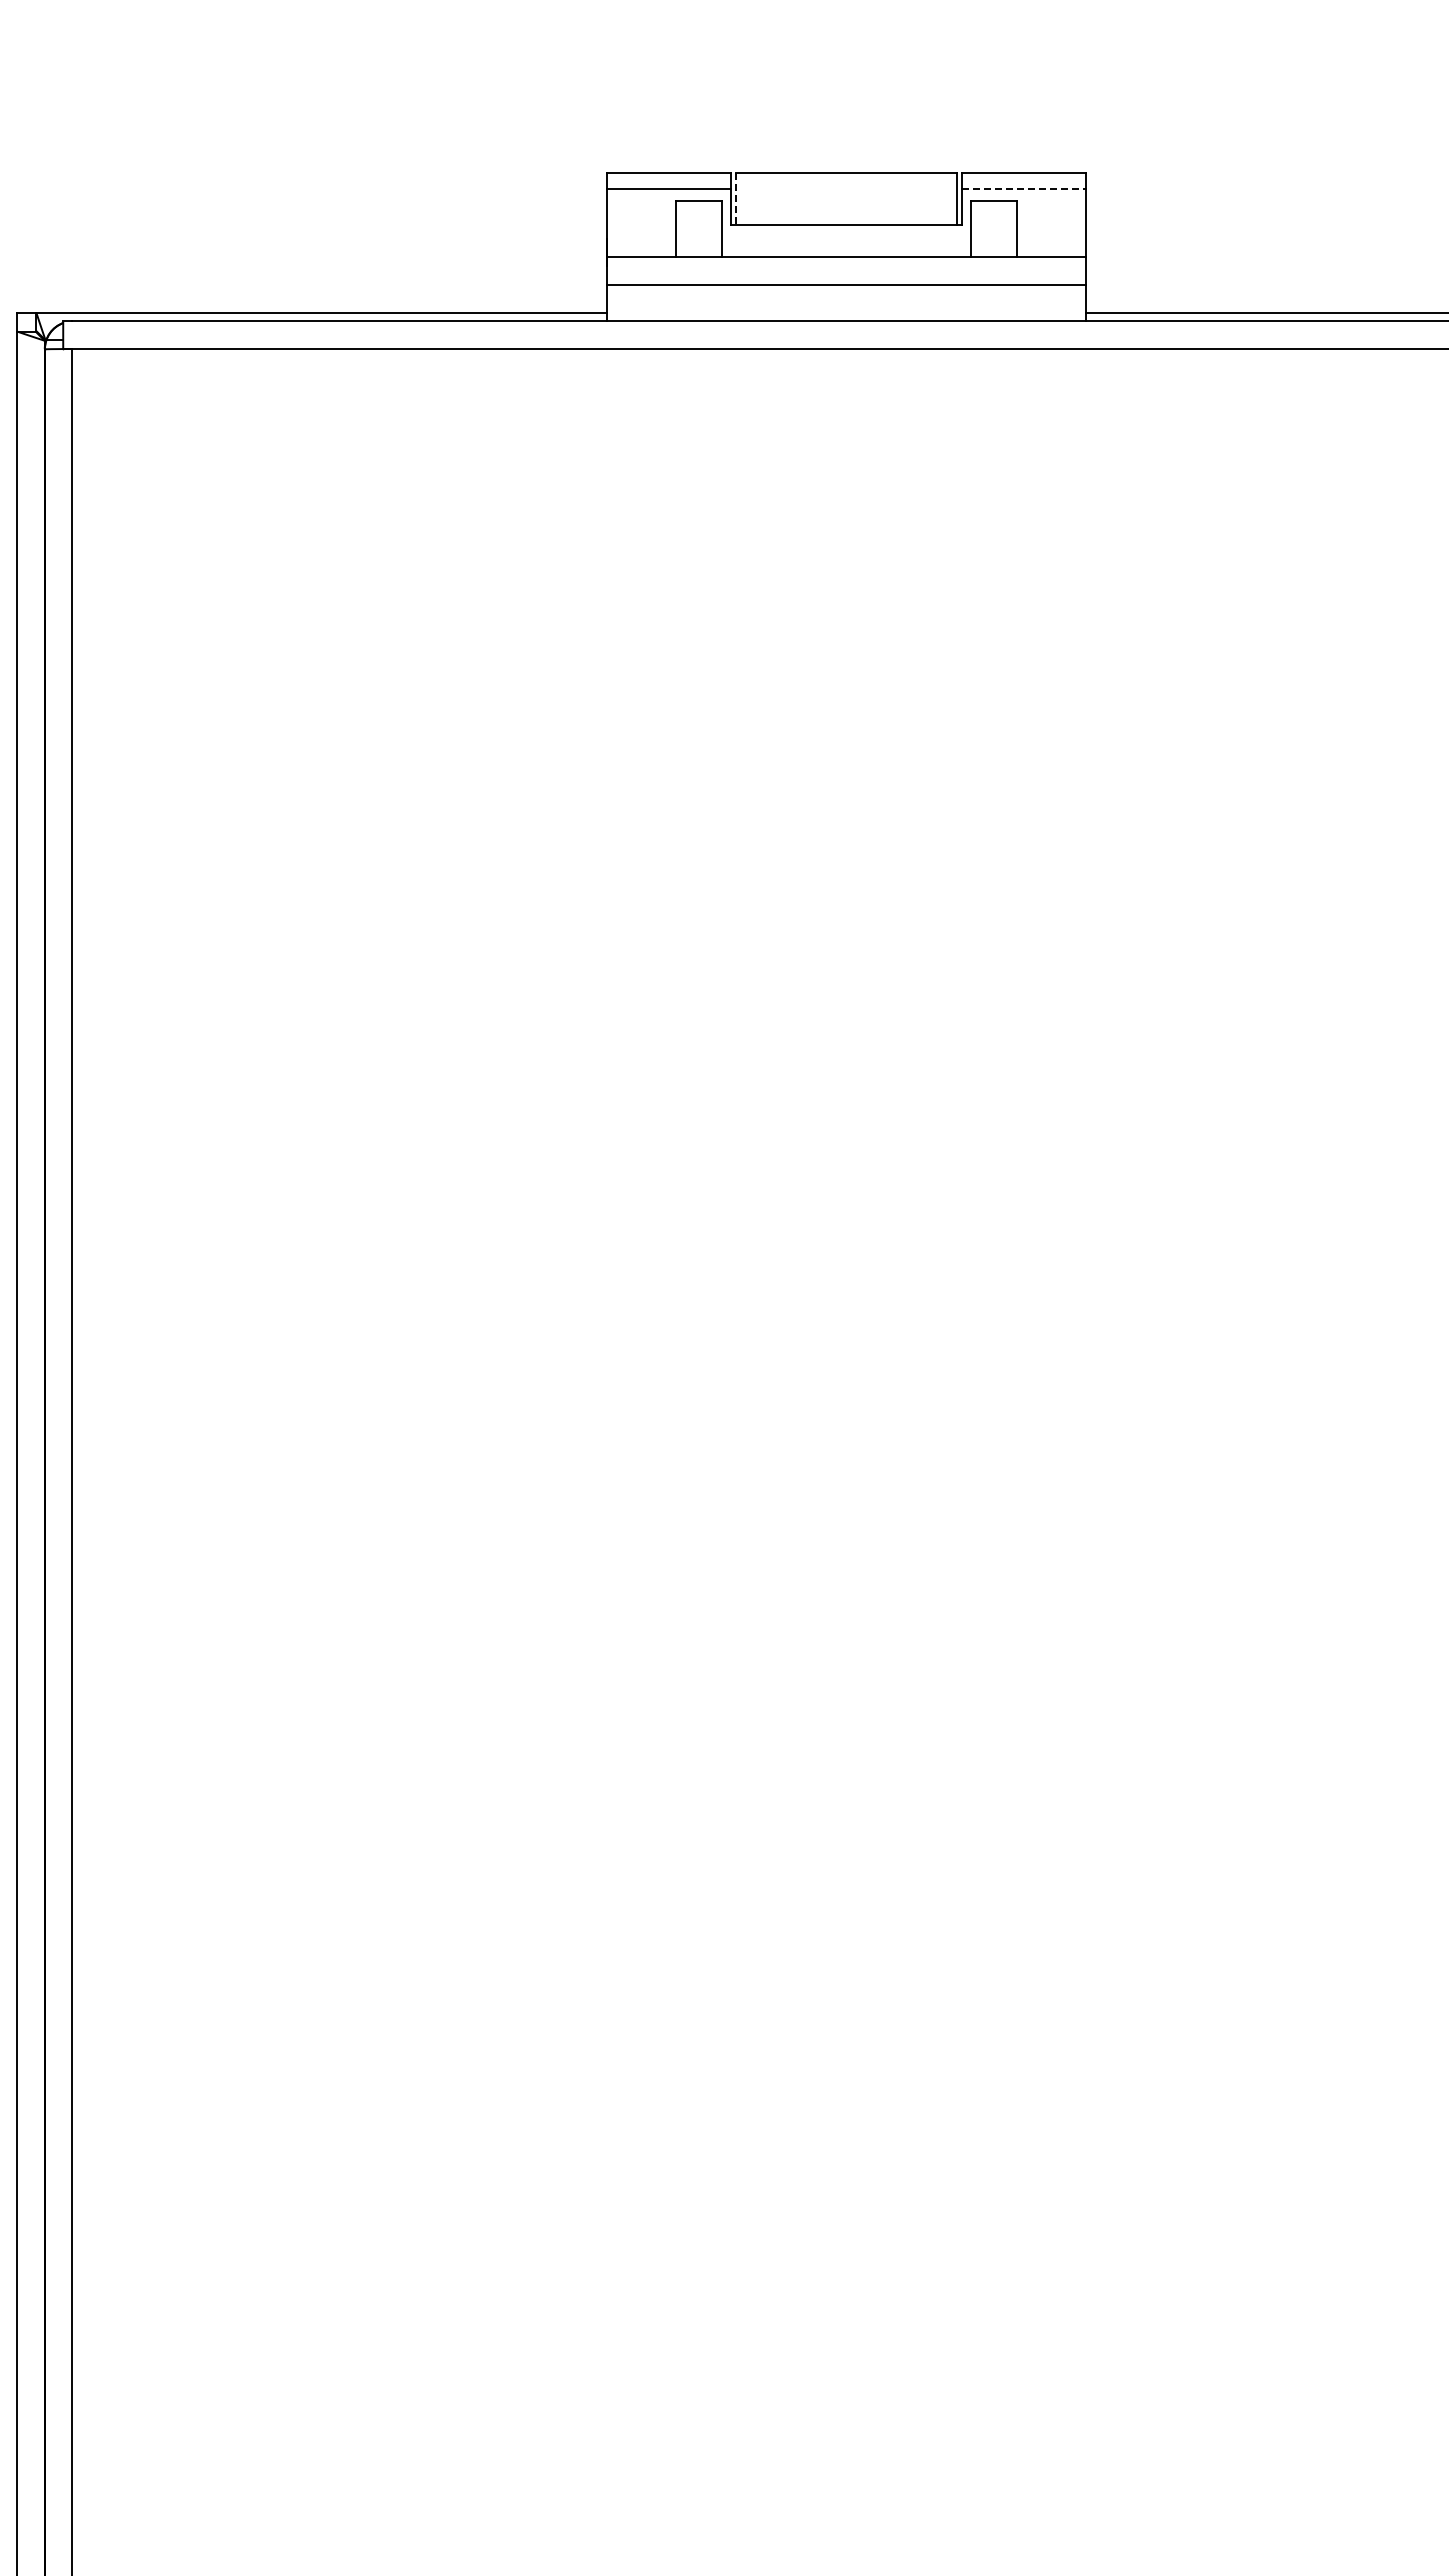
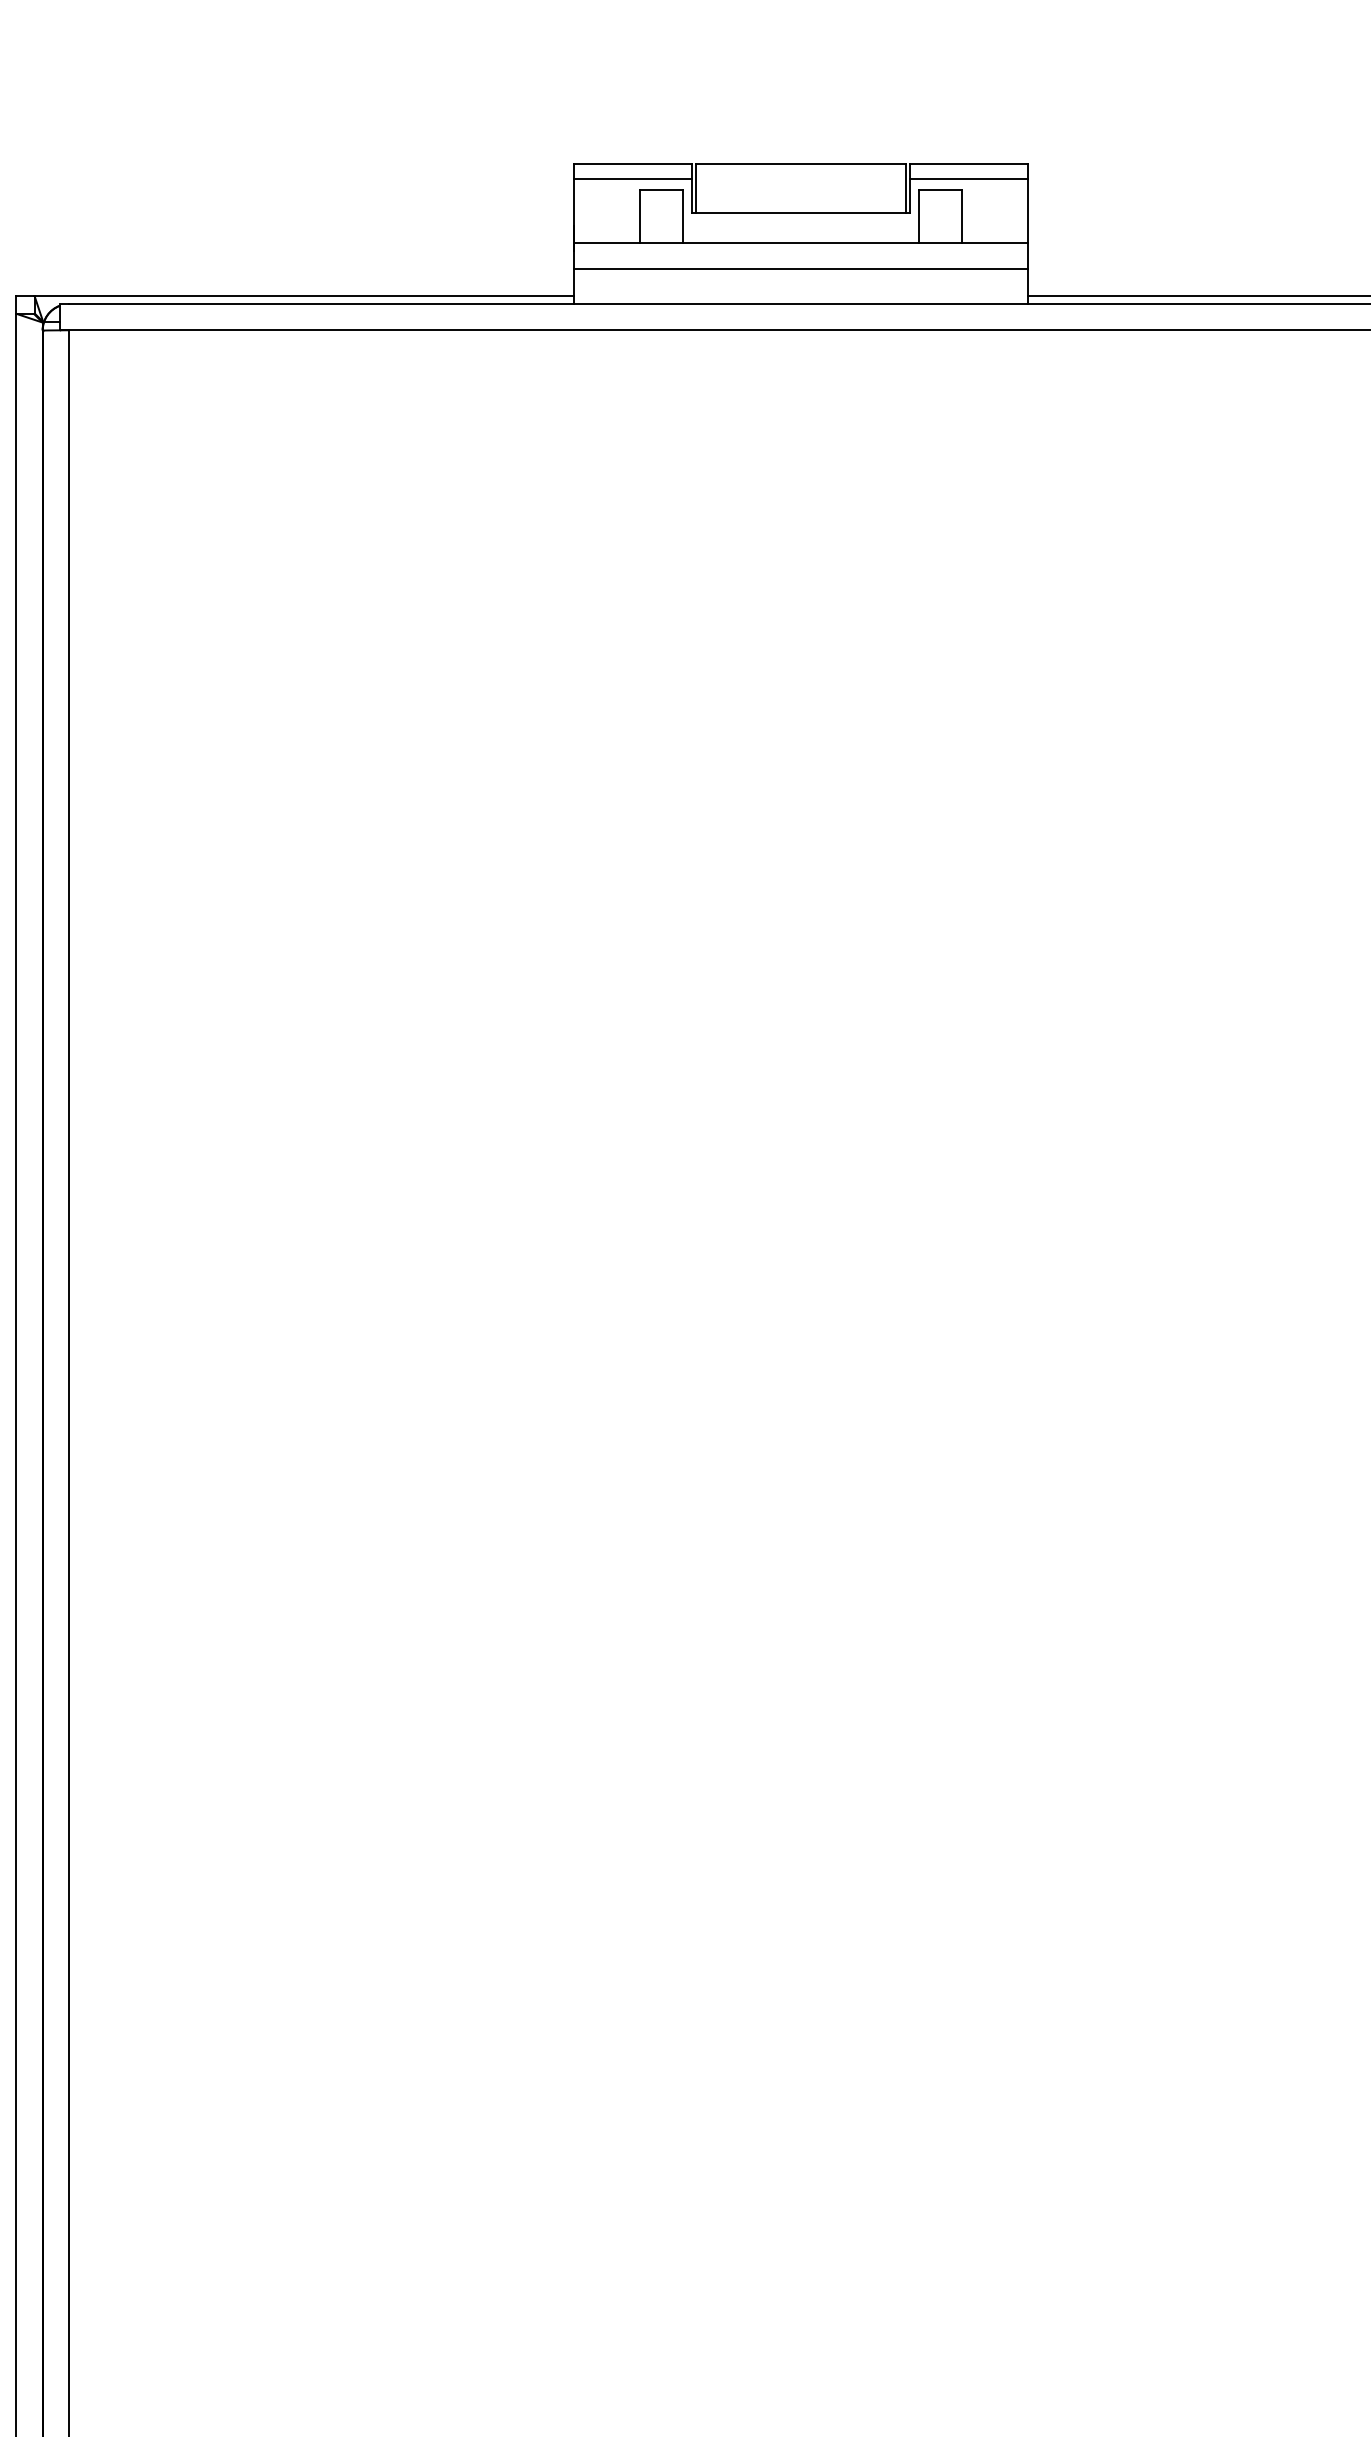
line: (1024, 189) -> (969, 179), dashed -> solid
line: (735, 198) -> (695, 187), dashed -> solid

